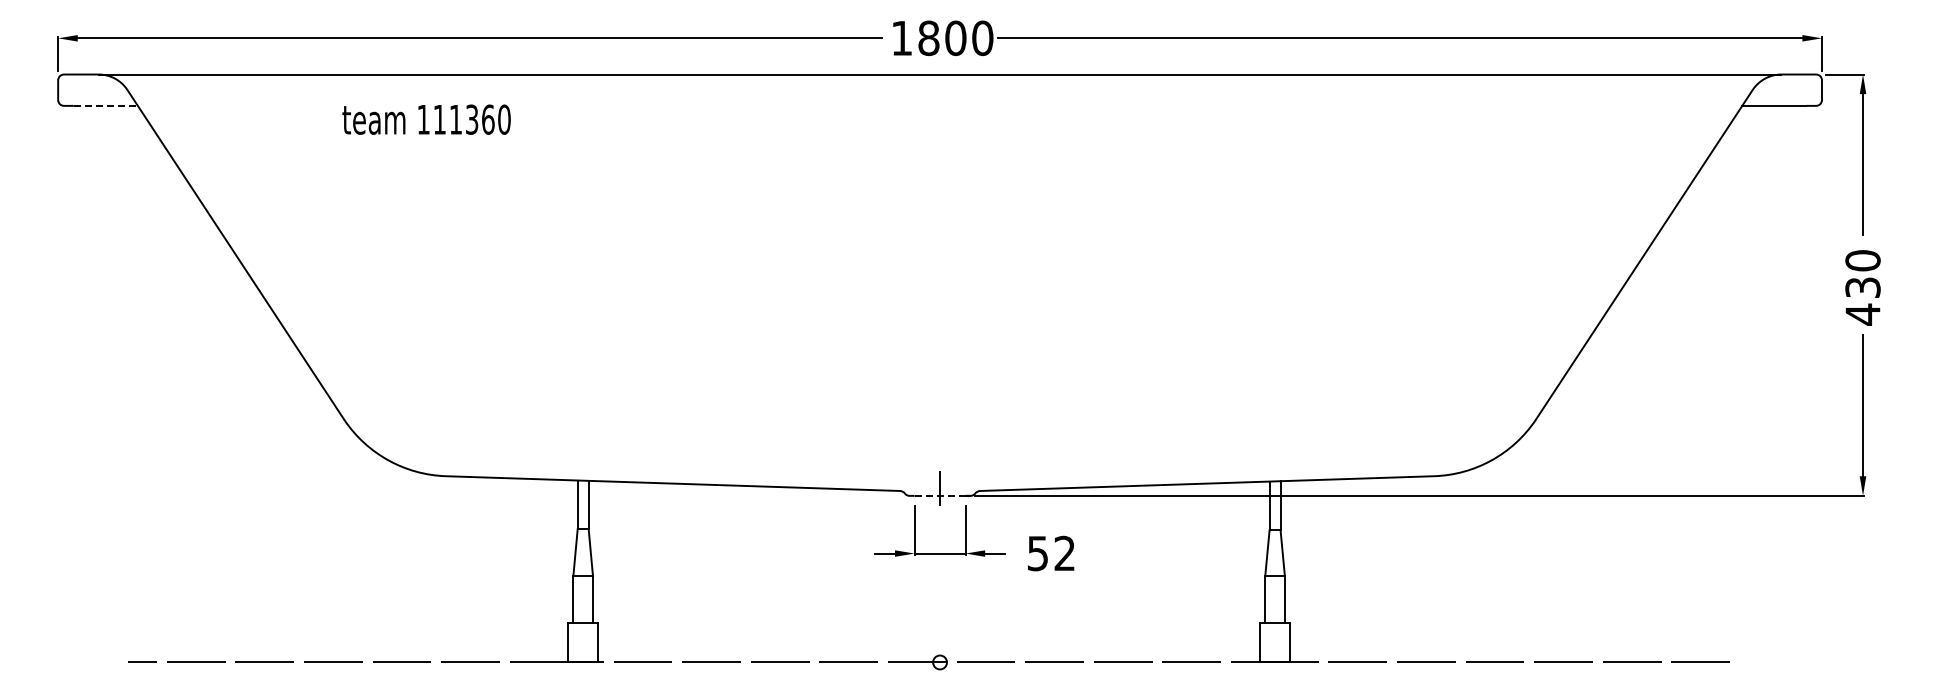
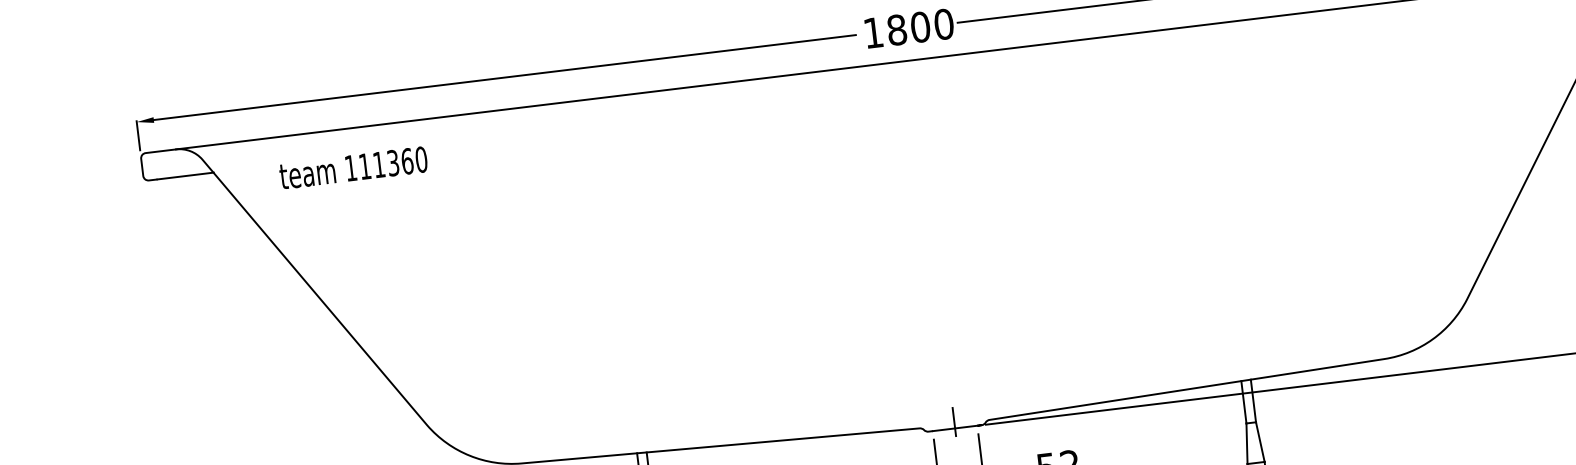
line: (106, 105) -> (186, 175), dashed -> solid
text: (426, 119) -> (353, 167), moved
line: (940, 495) -> (955, 428), dashed -> solid

